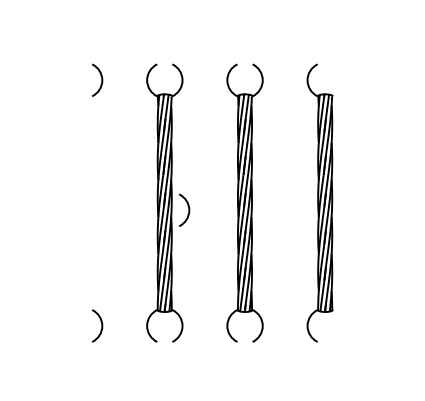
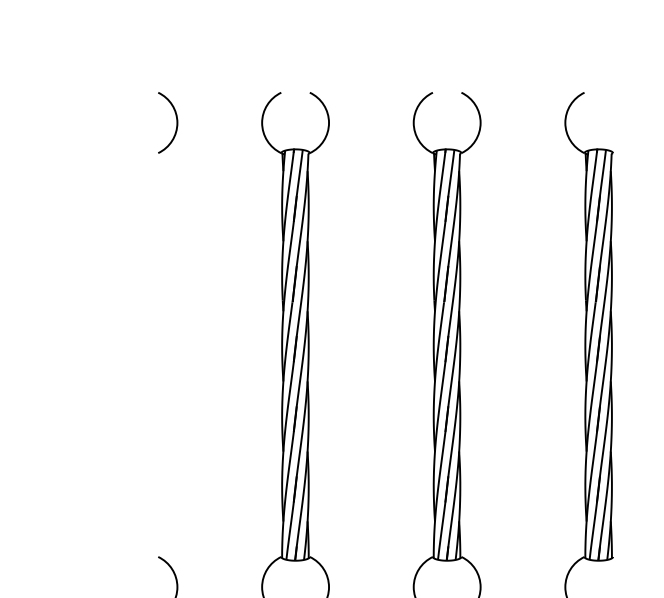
arc: (188, 209) -> (340, 367), removed

